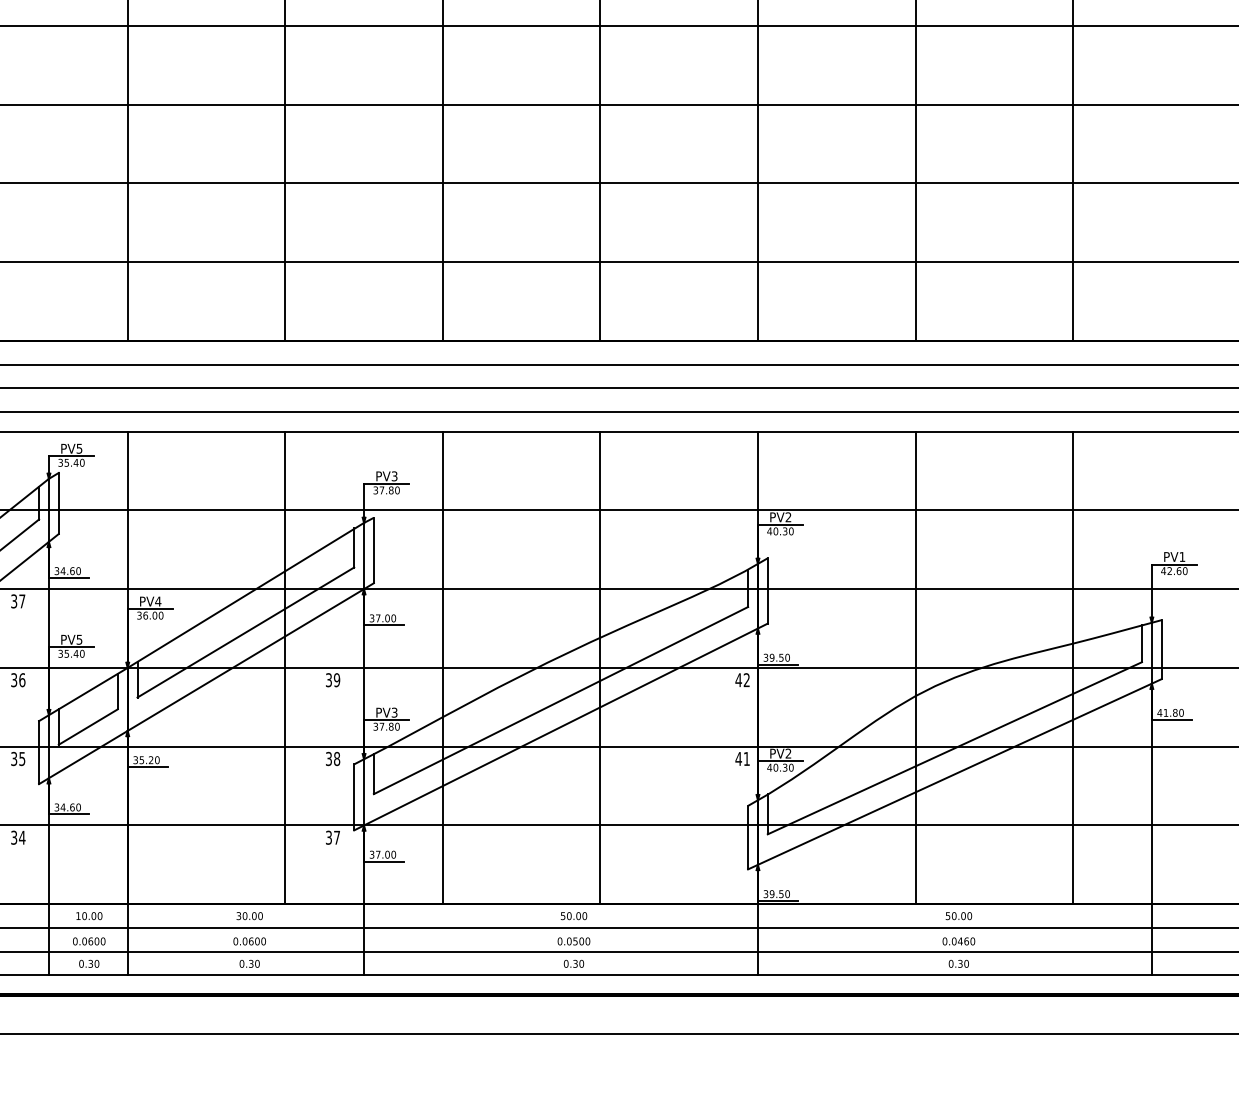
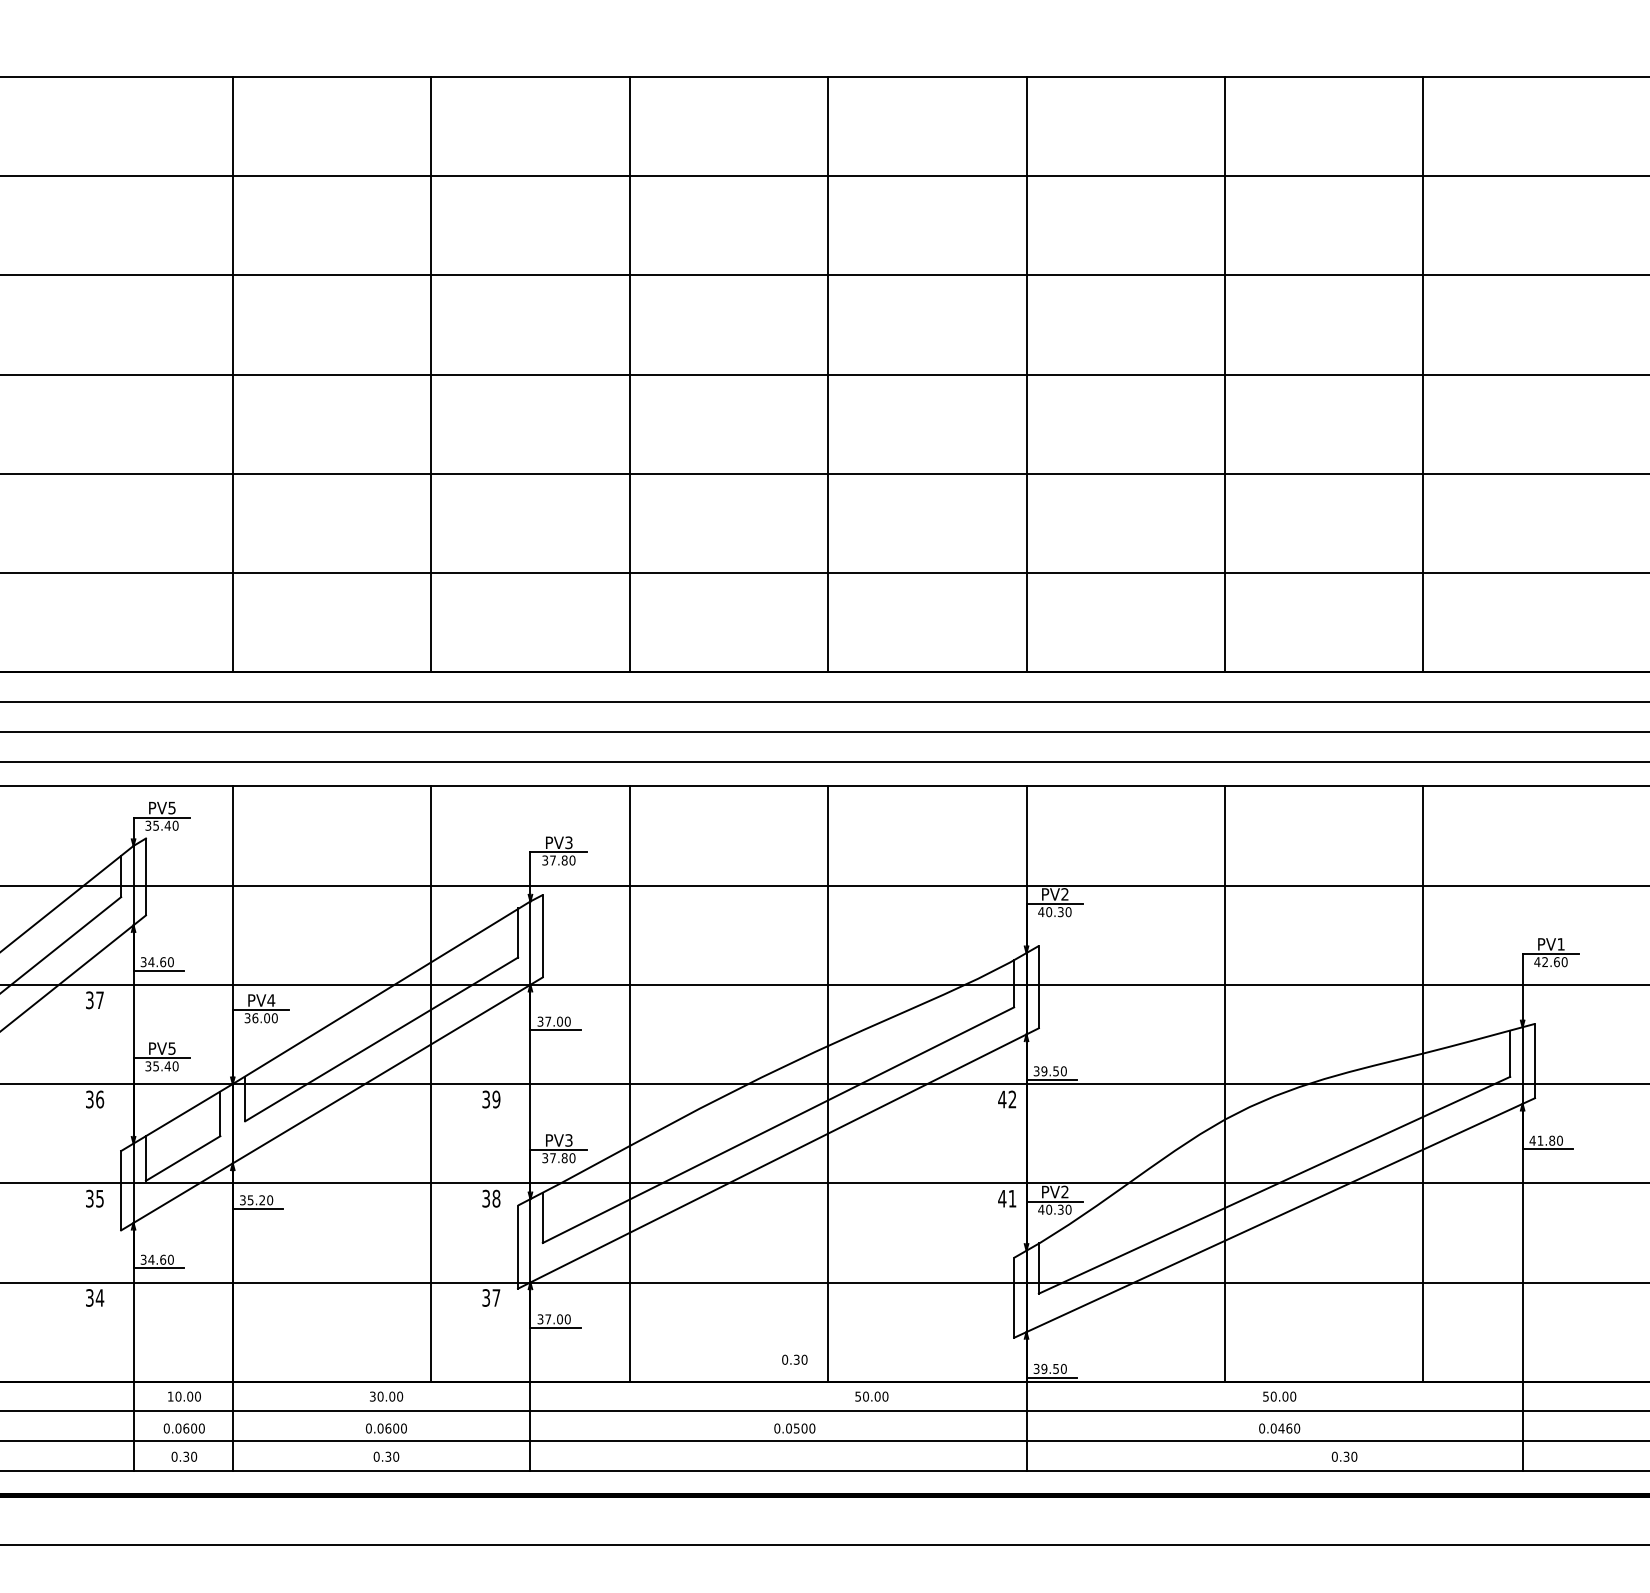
text: (573, 915) -> (871, 1396), moved
text: (573, 963) -> (794, 1359), moved
text: (958, 963) -> (1344, 1456), moved

